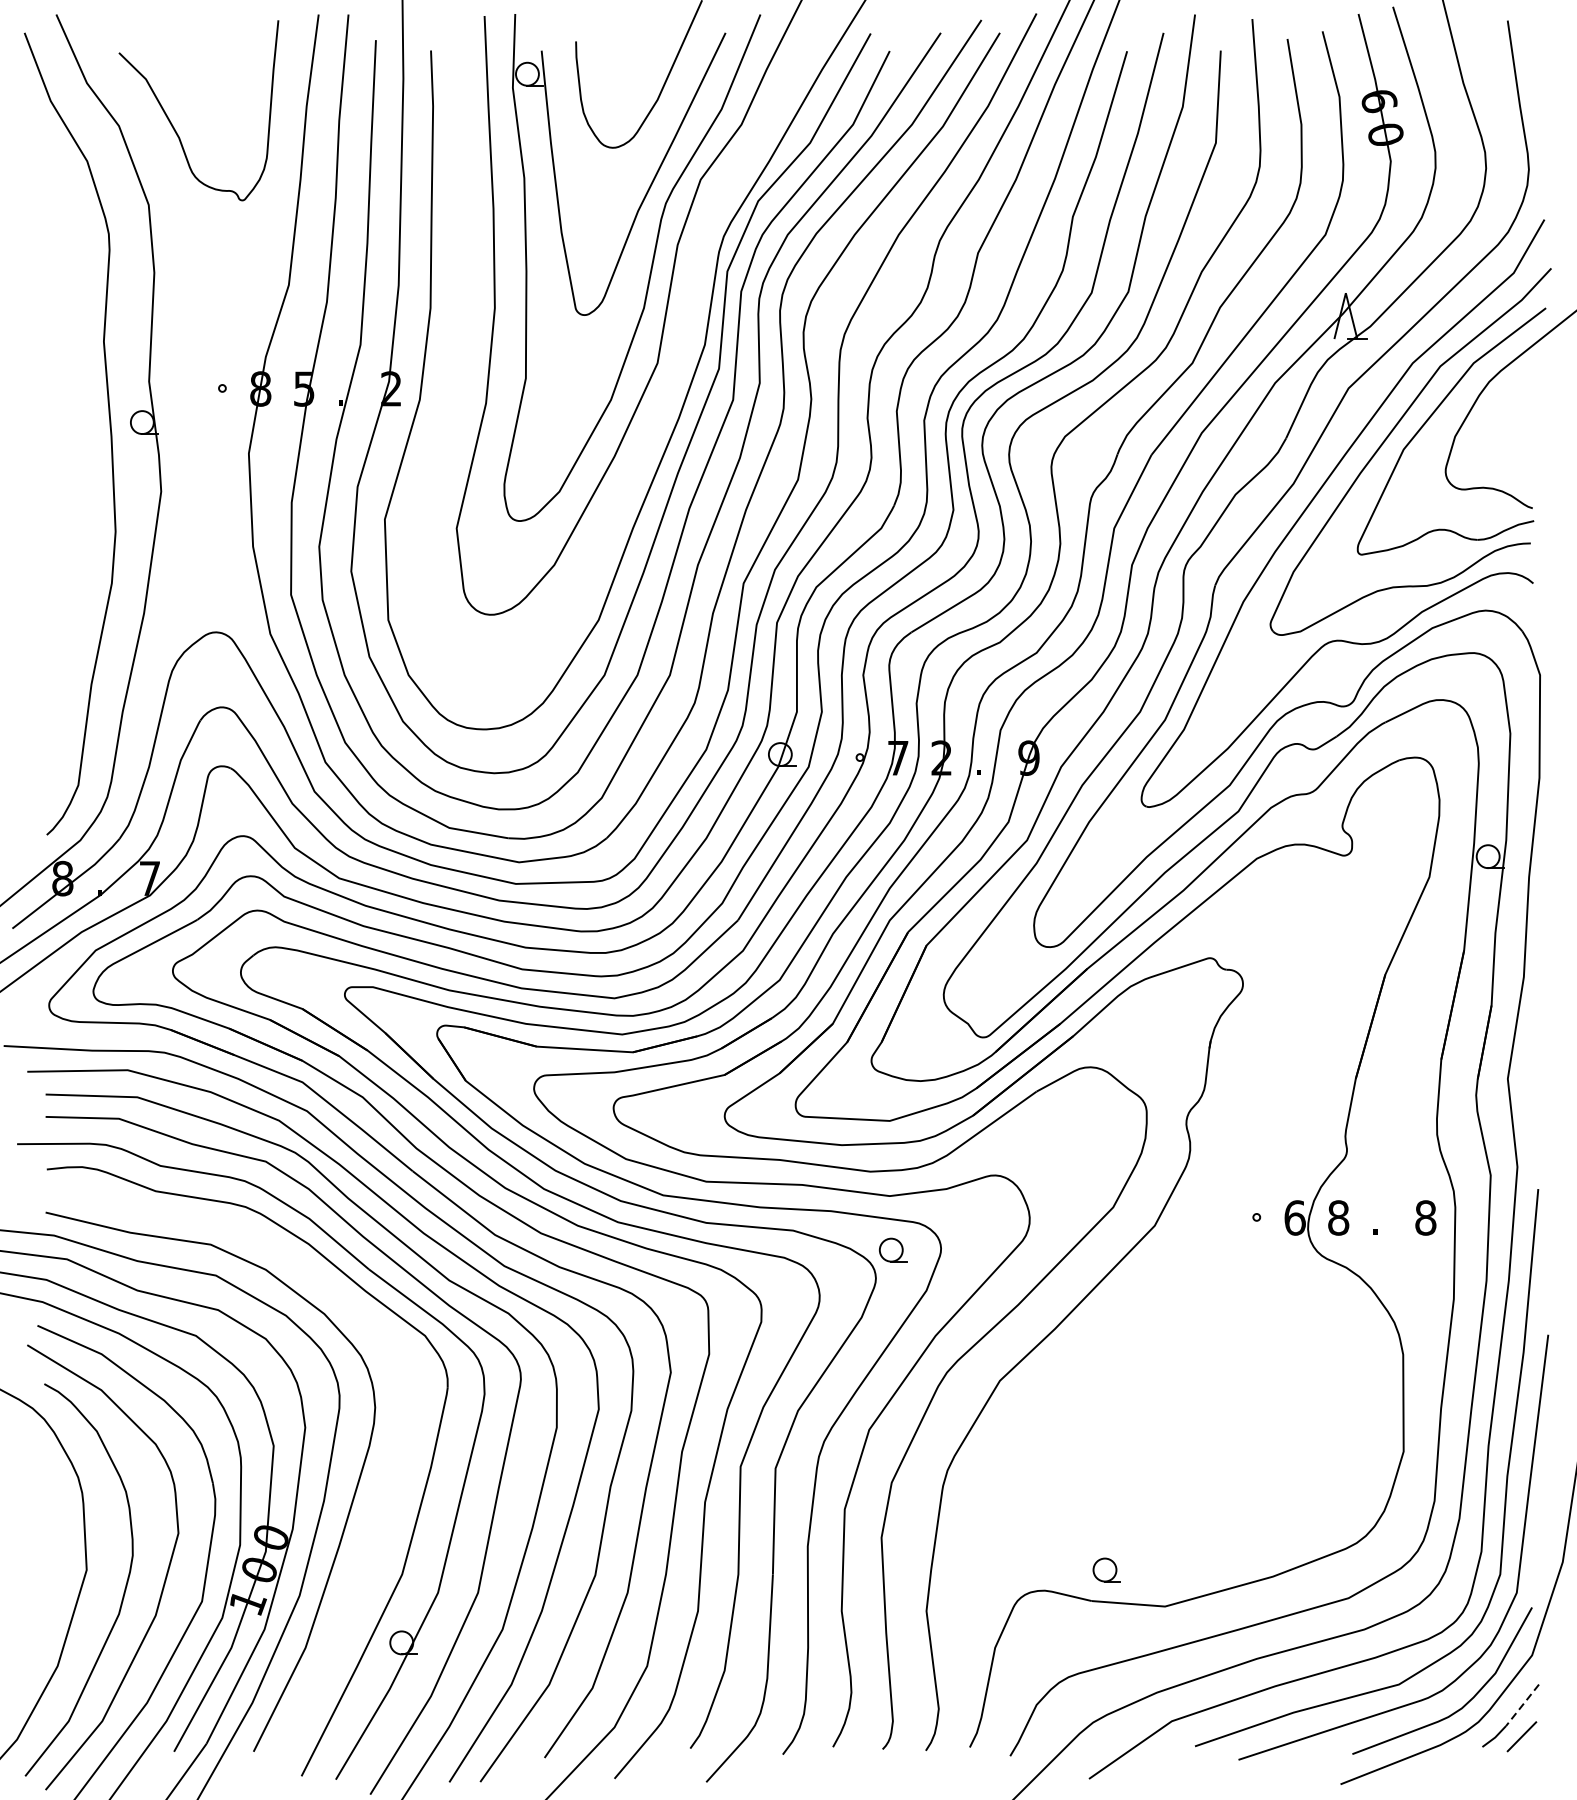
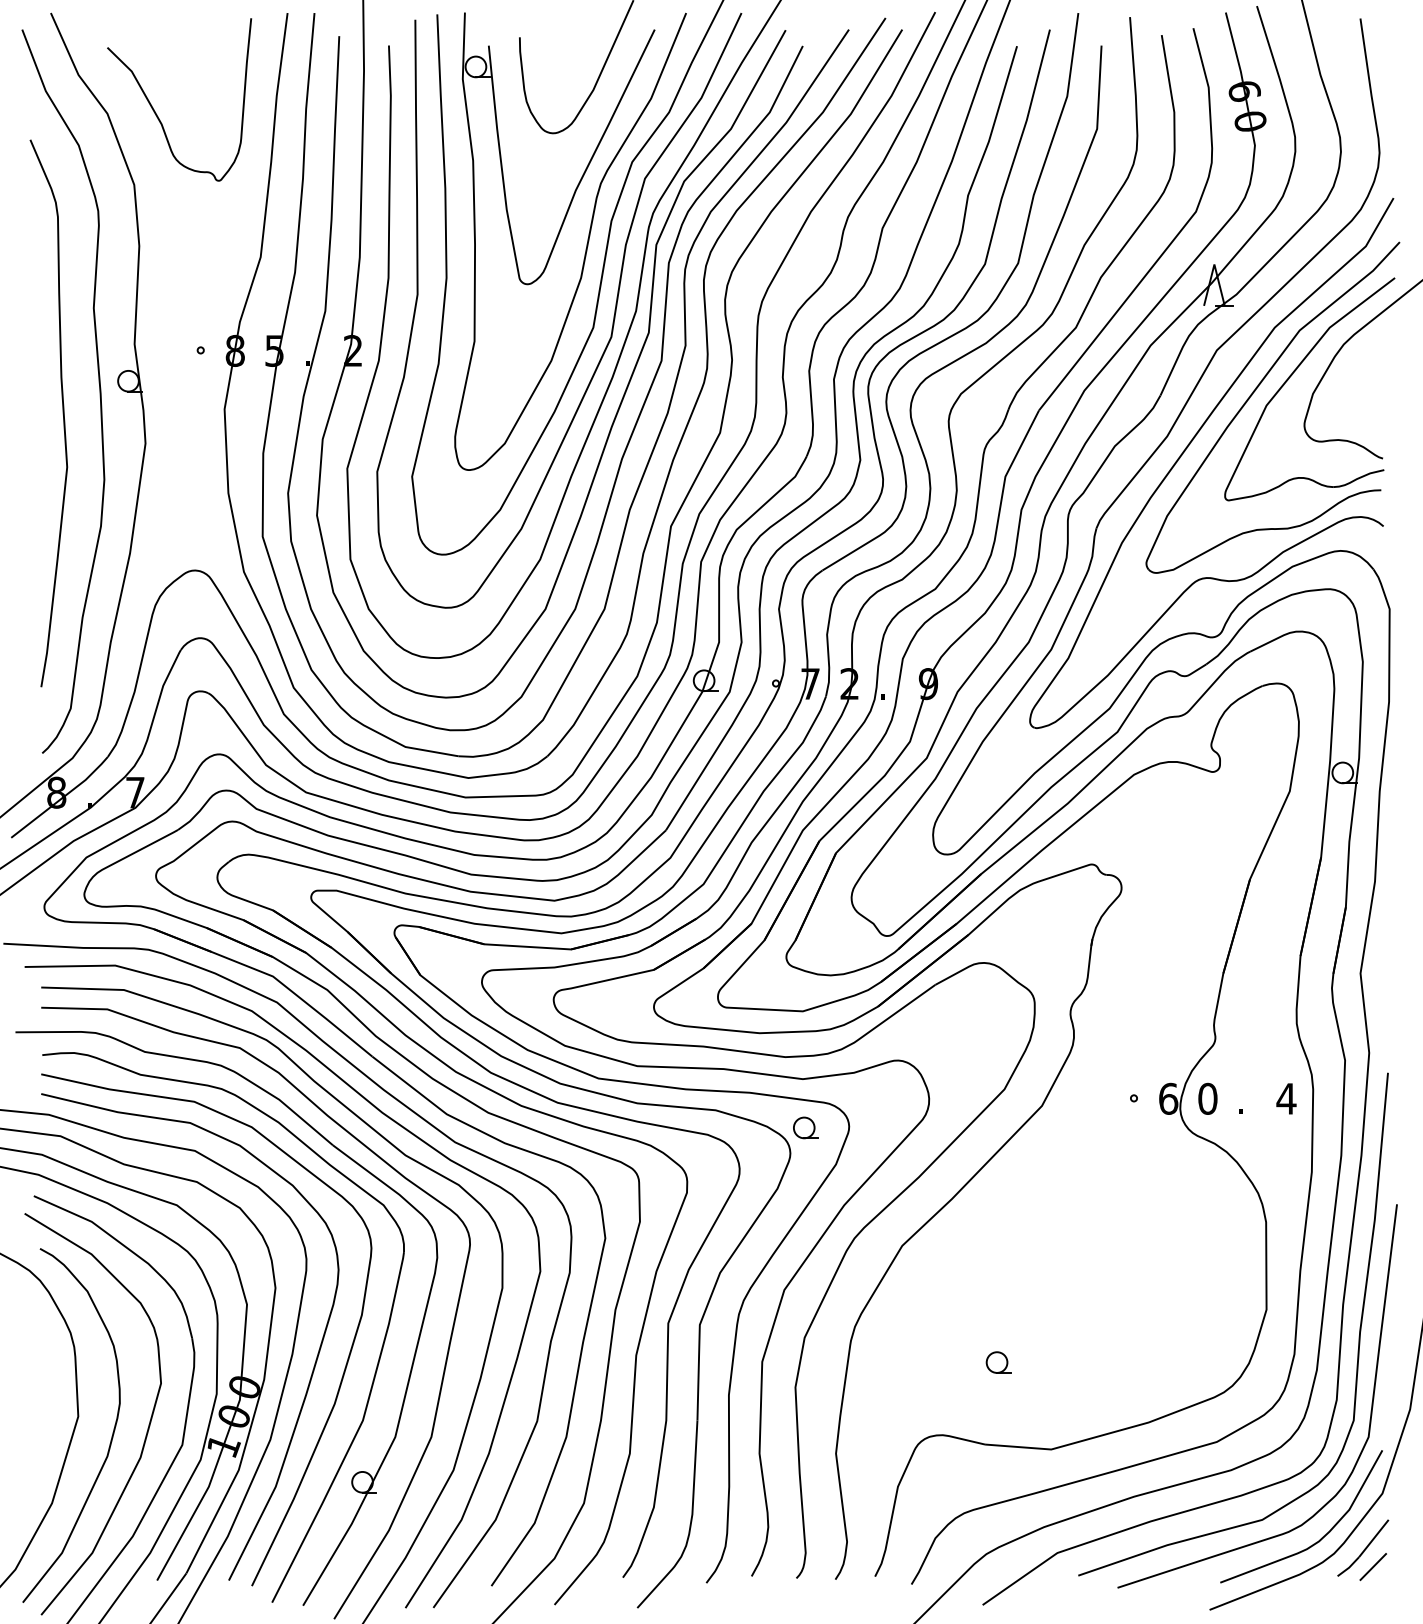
curve: (679, 349) -> (613, 315), added
curve: (69, 458) -> (62, 413), added
text: (1338, 1217) -> (1207, 1098), 8 -> 0
text: (1425, 1217) -> (1286, 1098), 8 -> 4
curve: (381, 1515) -> (344, 1367), added
part: (1106, 1569) -> (998, 1362), moved
line: (1522, 1705) -> (1373, 1538), dashed -> solid

